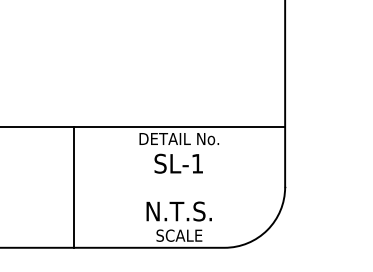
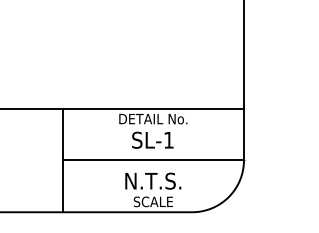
line: (179, 187) -> (153, 160), added

